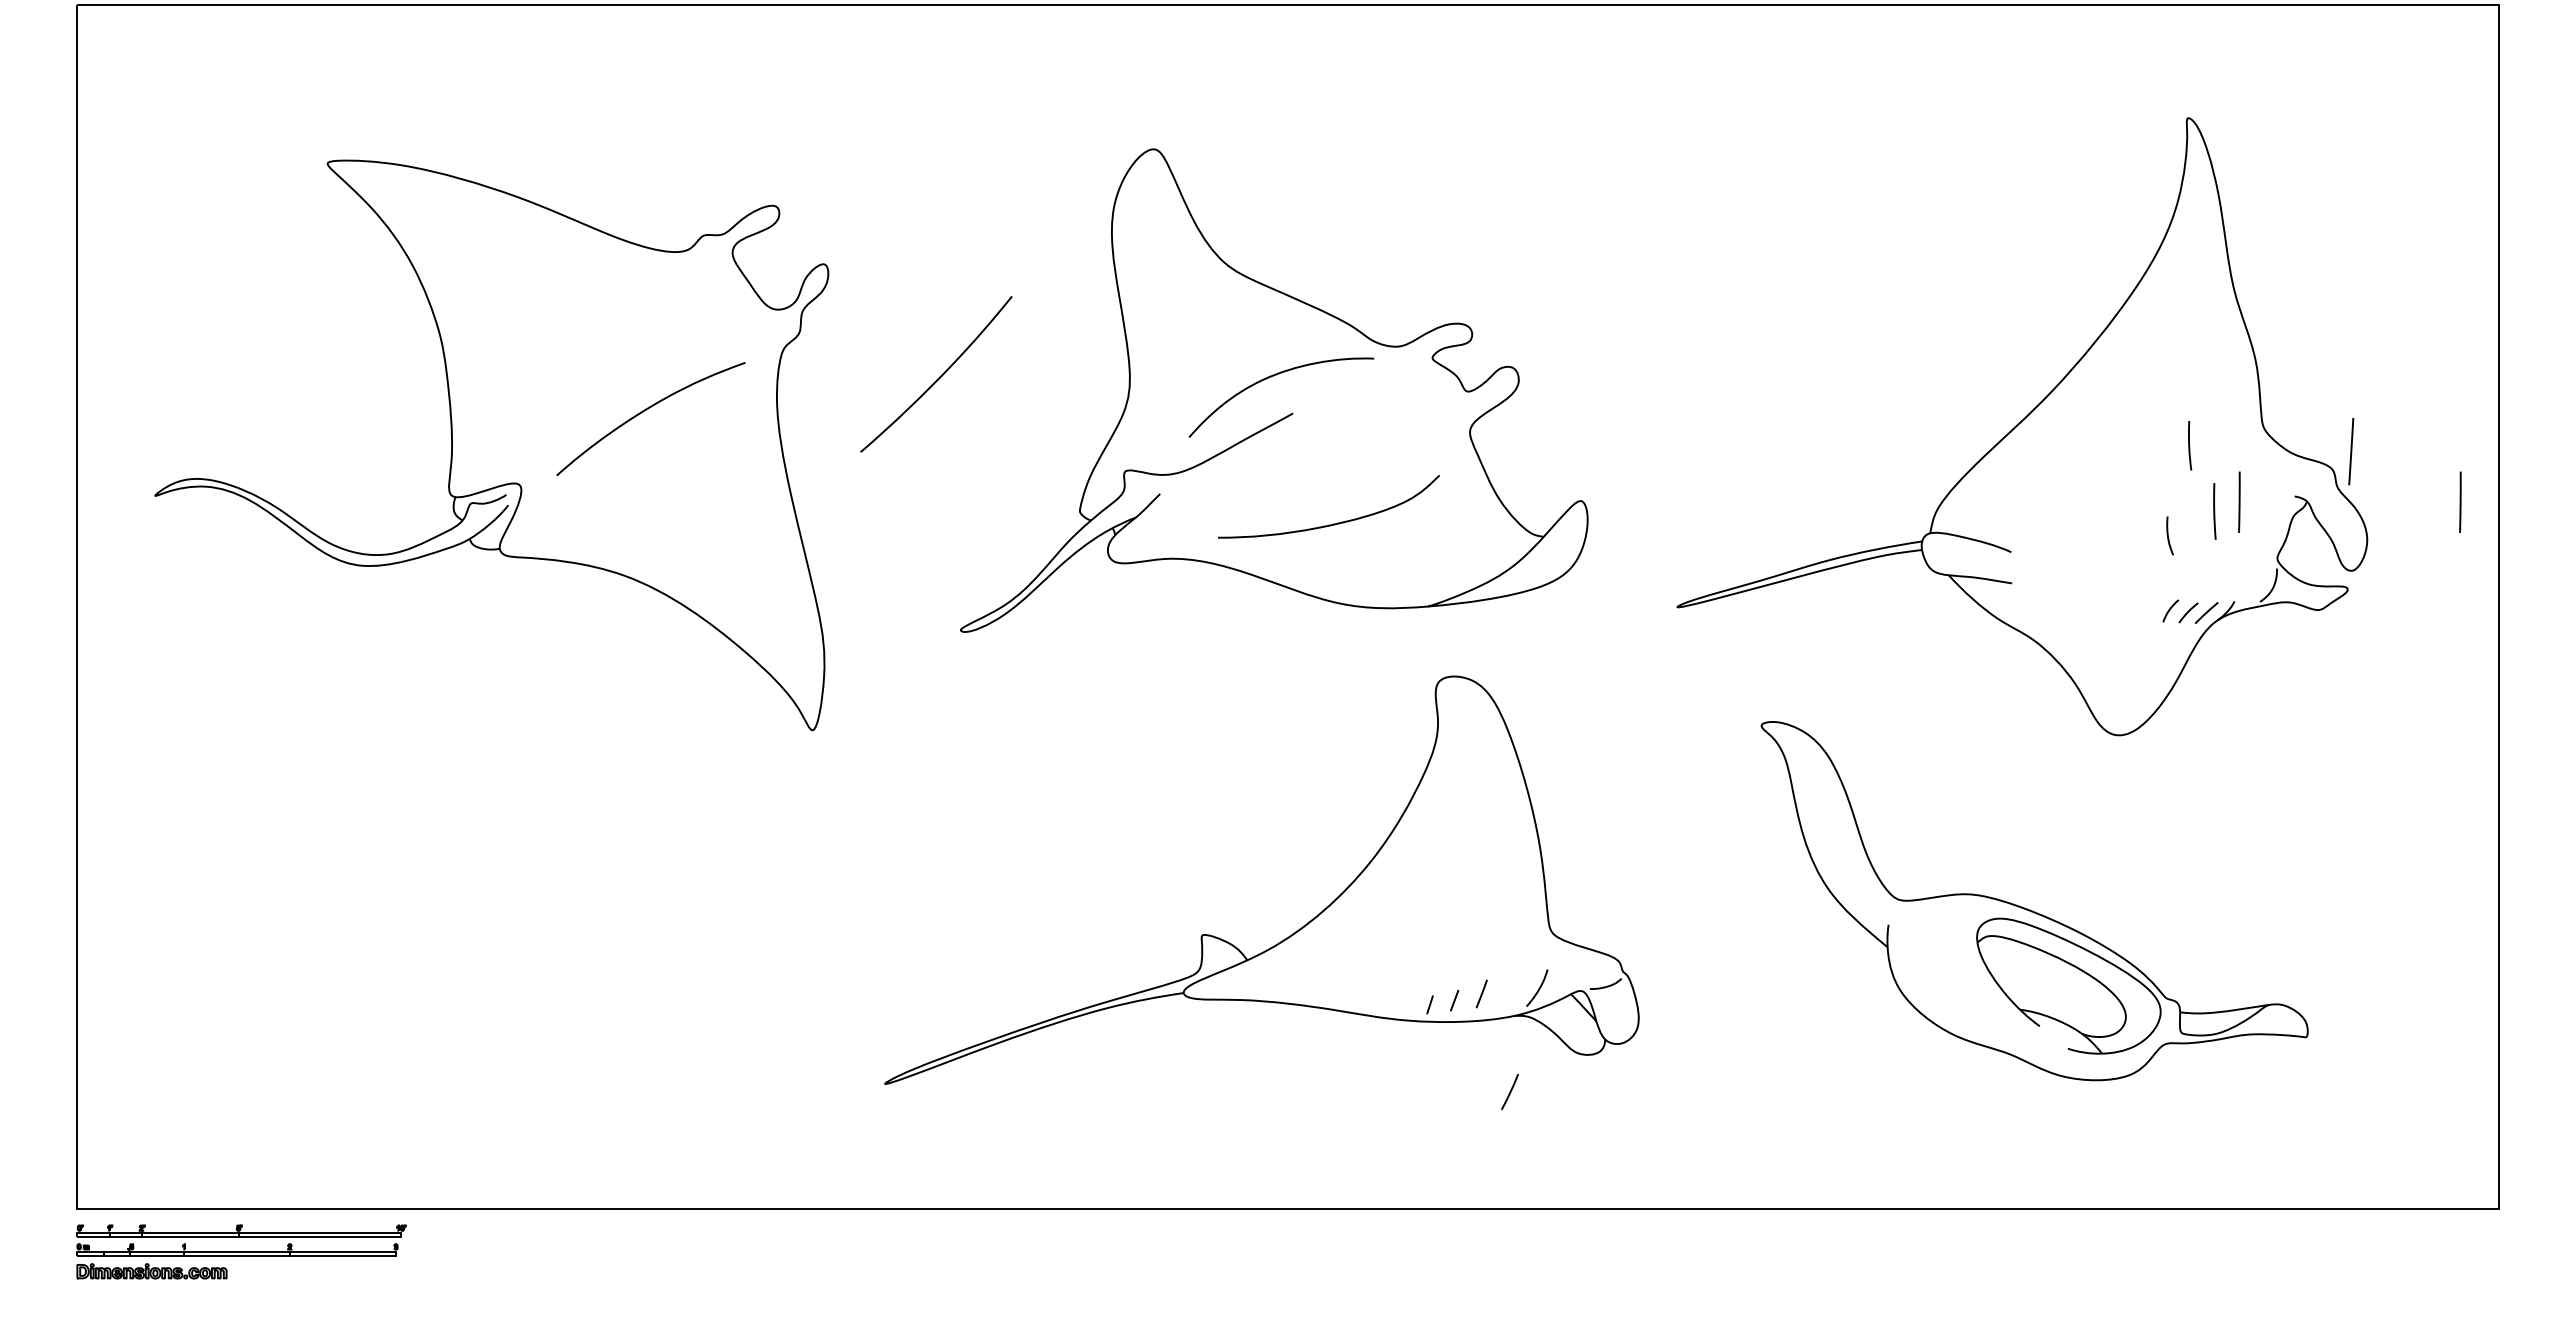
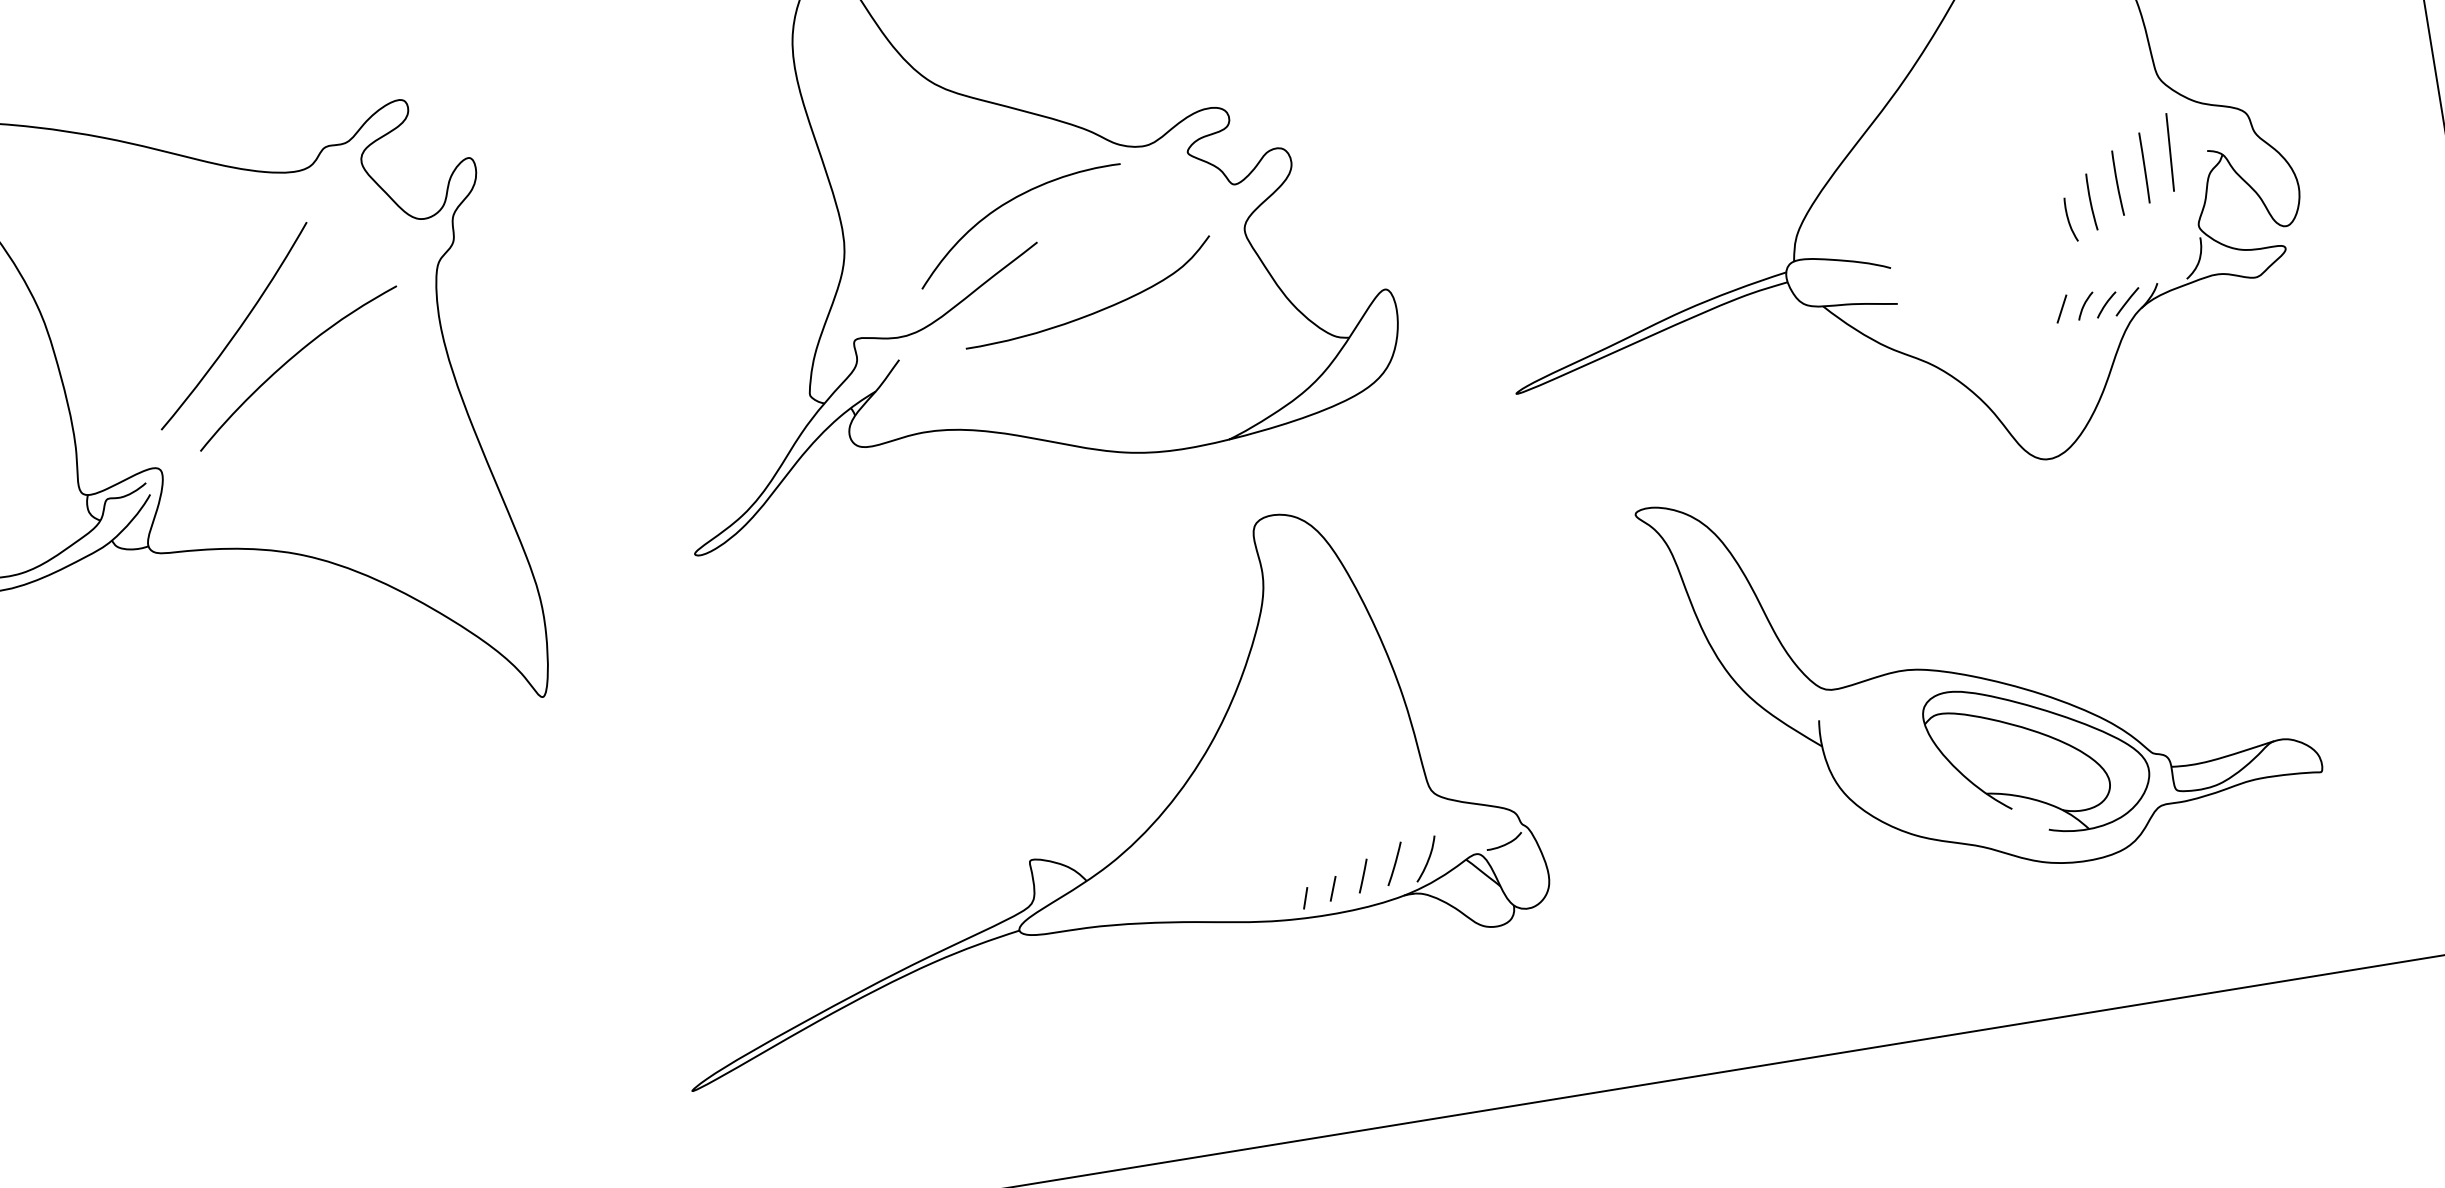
curve: (939, 376) -> (238, 328), moved
curve: (2190, 445) -> (2092, 201), moved
line: (2351, 451) -> (2170, 152), moved
line: (2460, 501) -> (2399, 125), removed
curve: (1333, 523) -> (1096, 310), moved
line: (2149, 610) -> (2061, 309), added
line: (1509, 1091) -> (1393, 863), moved

